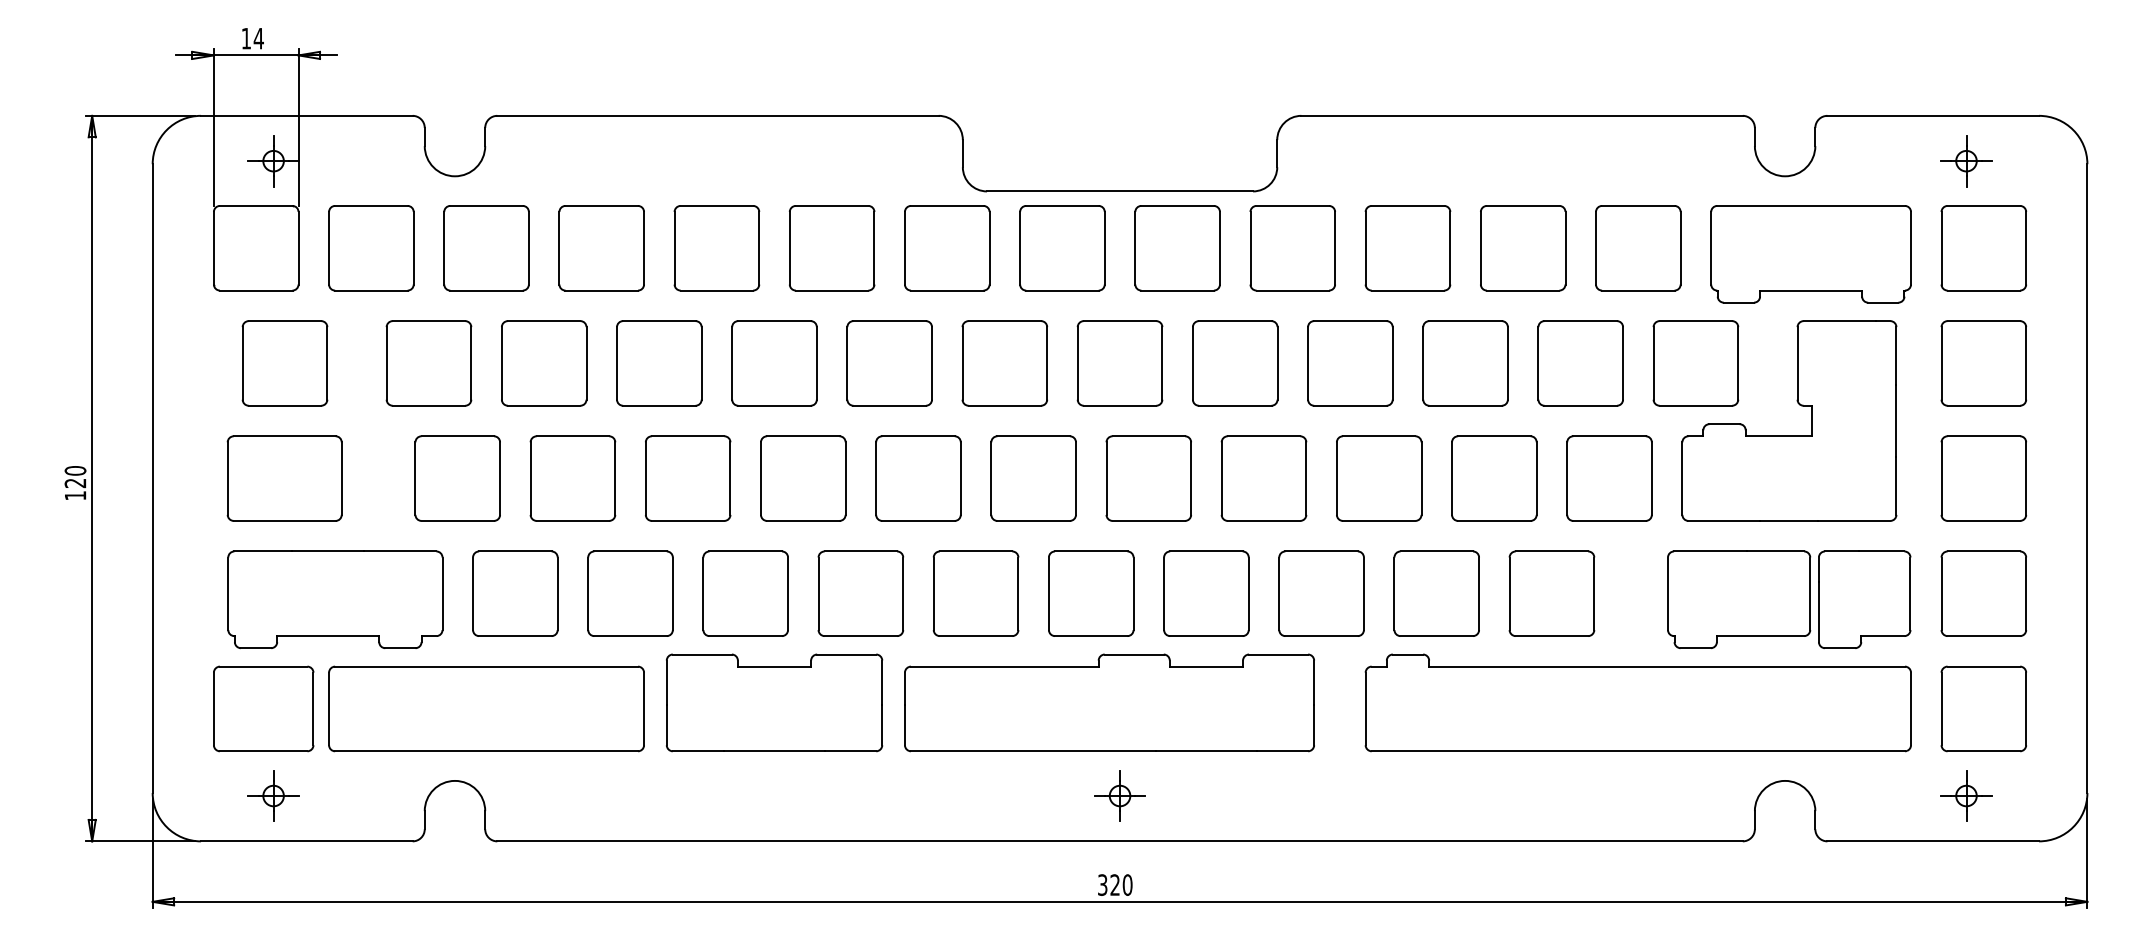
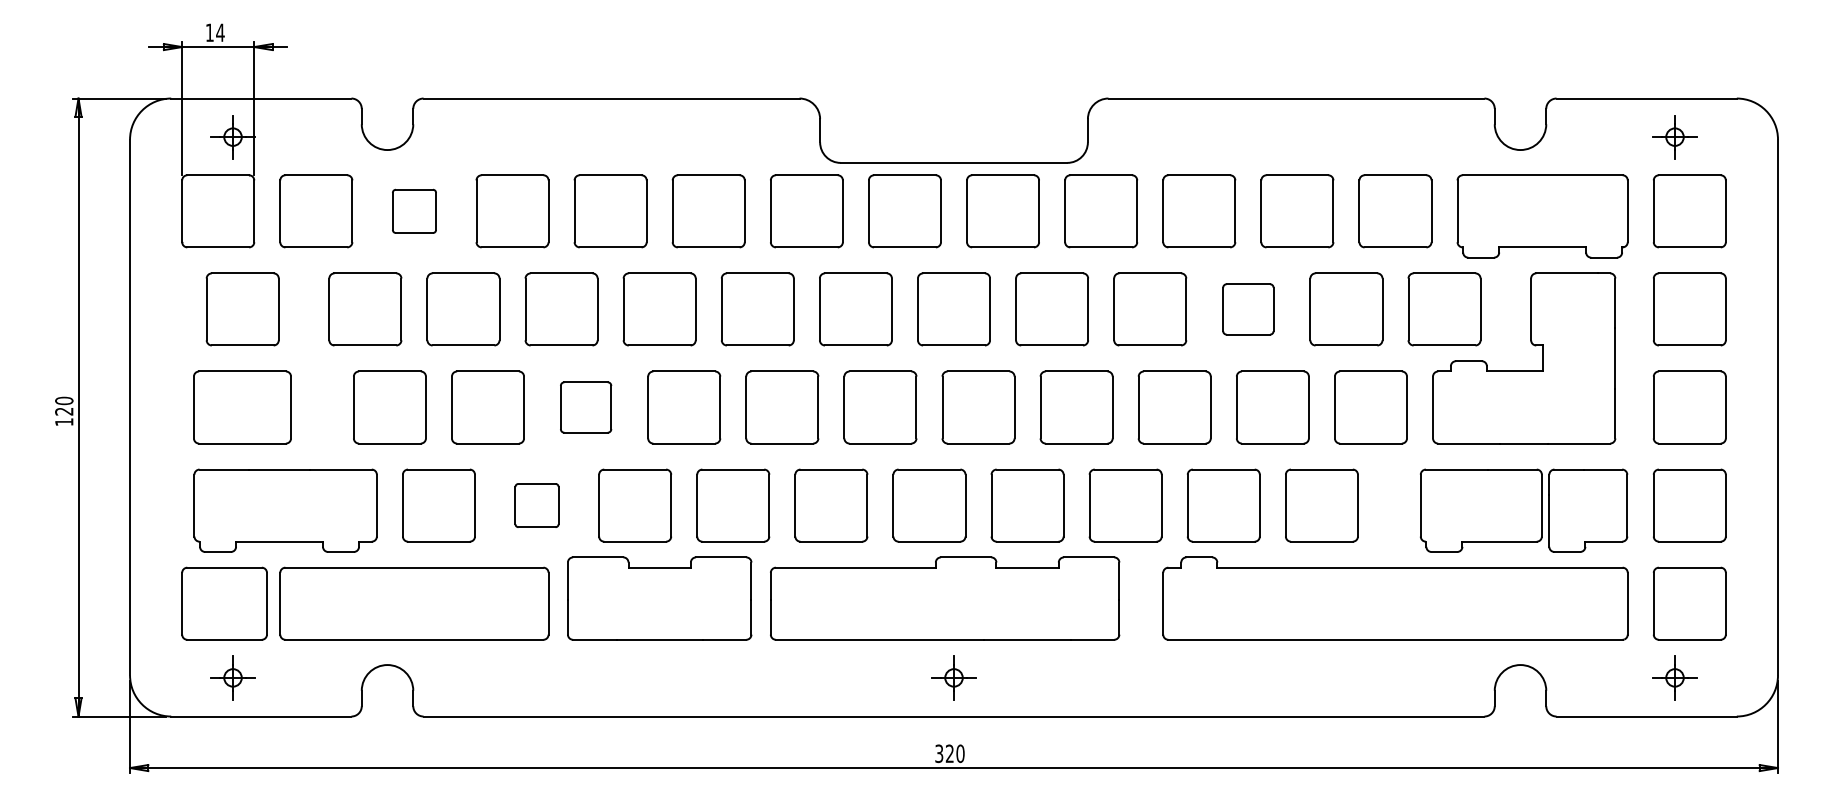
part: (486, 248) -> (414, 211), size x0.6
part: (1465, 363) -> (1248, 309), size x0.7
part: (687, 478) -> (585, 407), size x0.7
part: (629, 593) -> (536, 505), size x0.6

